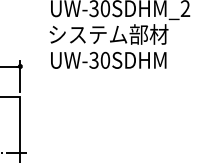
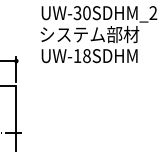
text: (98, 60) -> (81, 56), UW-30SDHM -> UW-18SDHM

